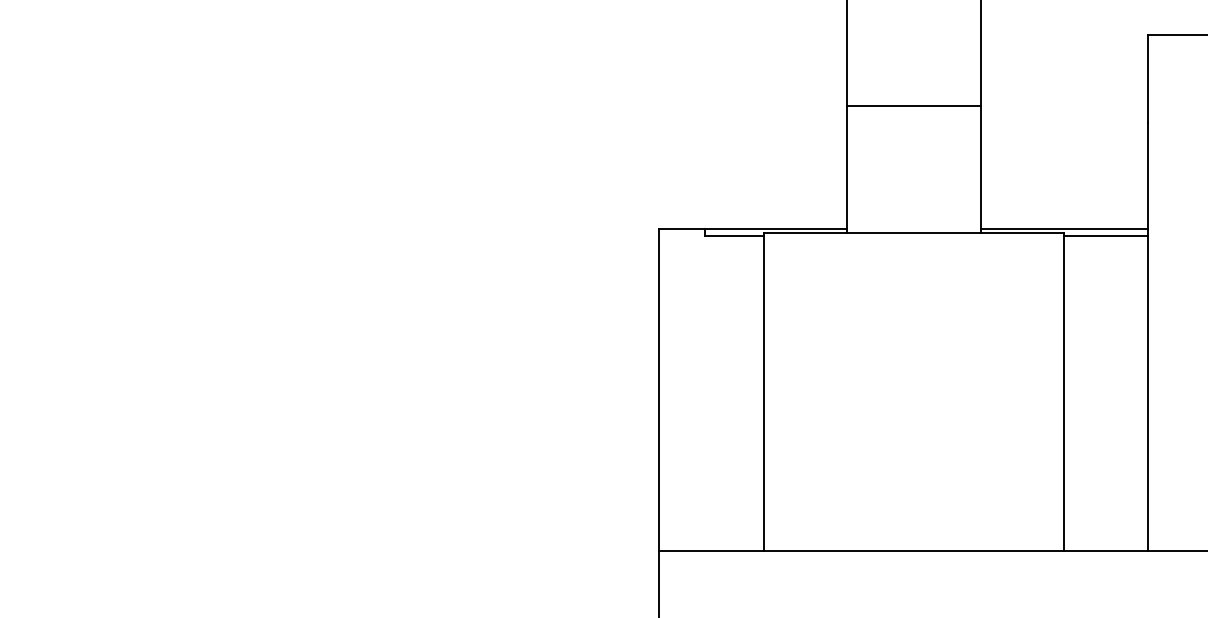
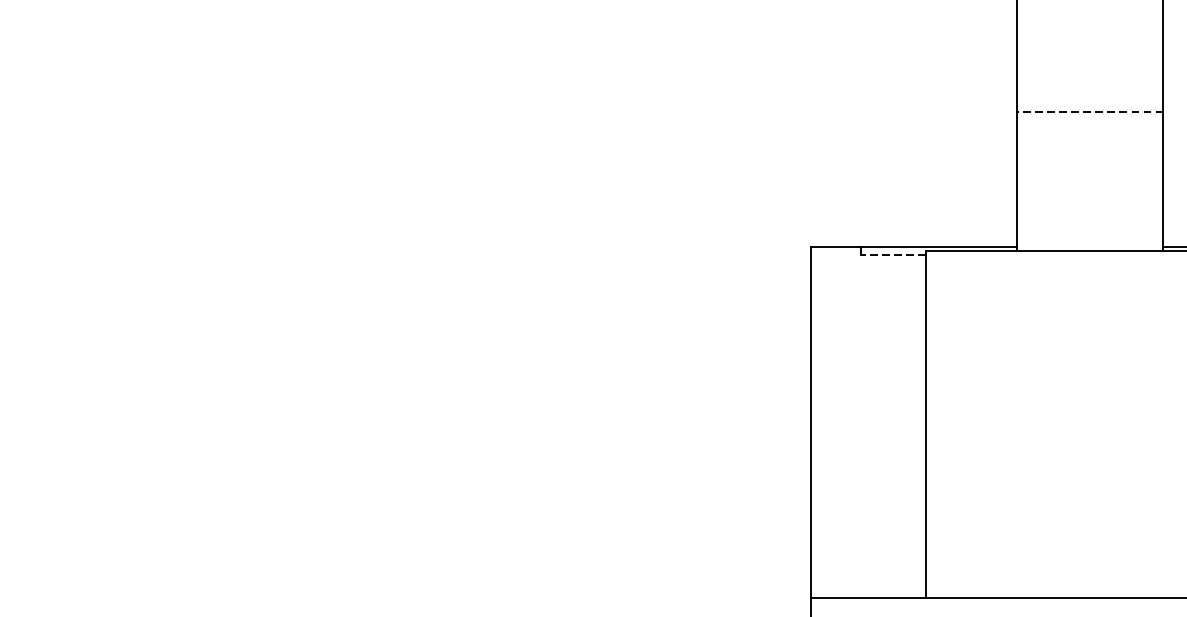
line: (913, 105) -> (1089, 112), solid -> dashed
line: (734, 236) -> (893, 255), solid -> dashed

